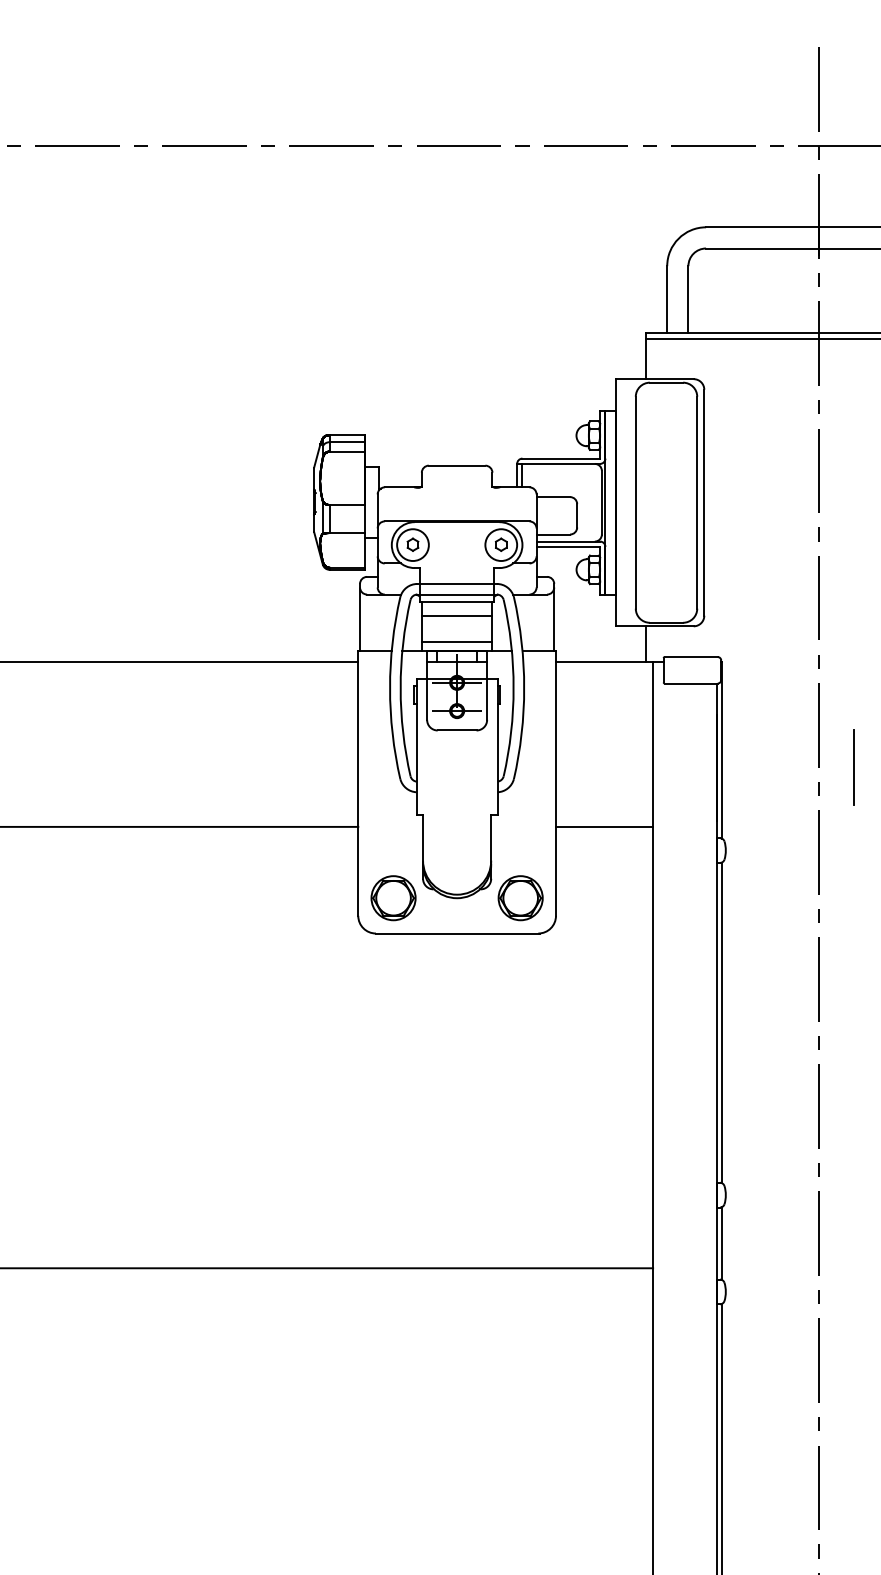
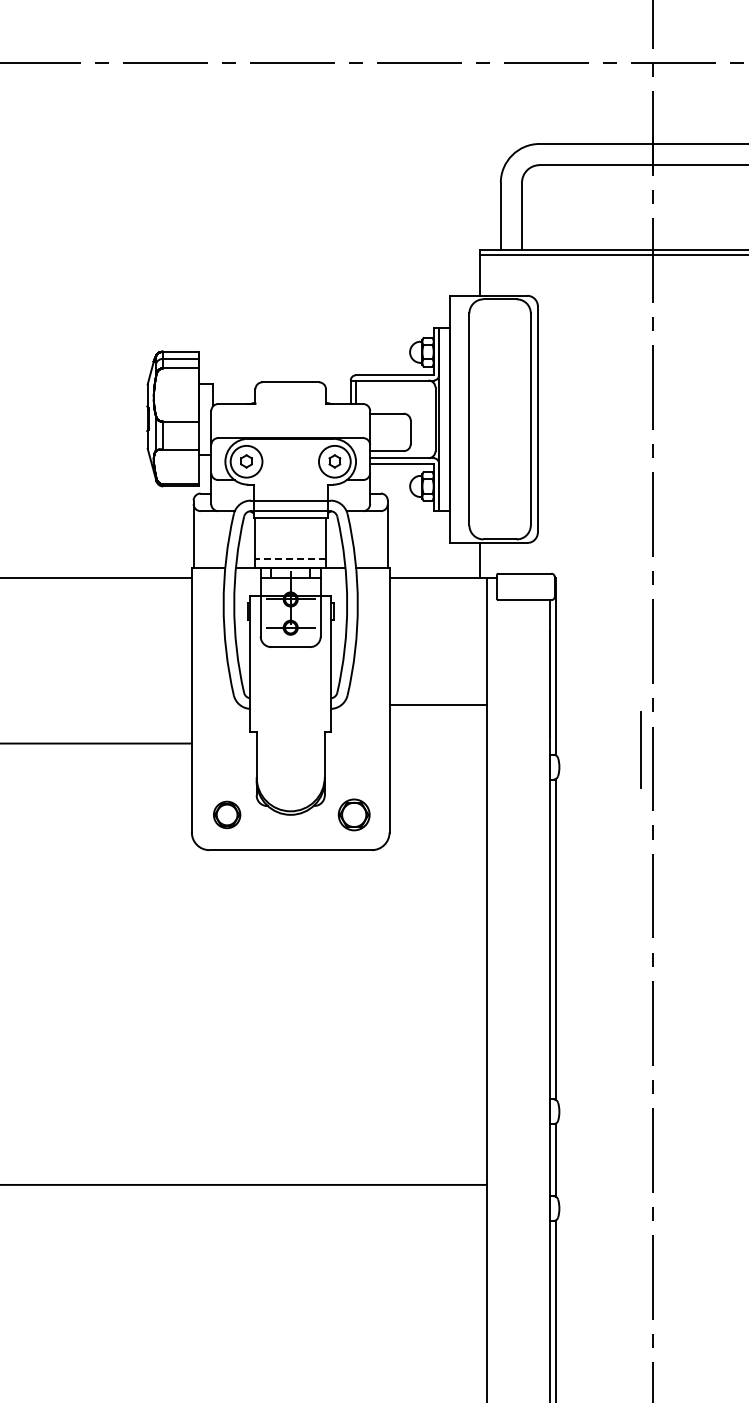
line: (456, 615) -> (290, 532), removed
line: (456, 642) -> (290, 559), solid -> dashed
line: (853, 767) -> (640, 750), moved
line: (604, 826) -> (438, 704), moved
part: (393, 898) -> (227, 815), size x0.6
part: (520, 898) -> (354, 815), size x0.7

